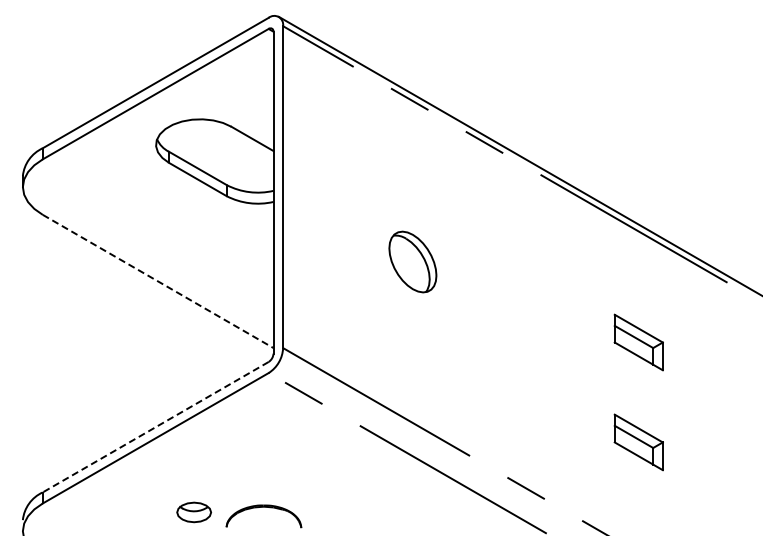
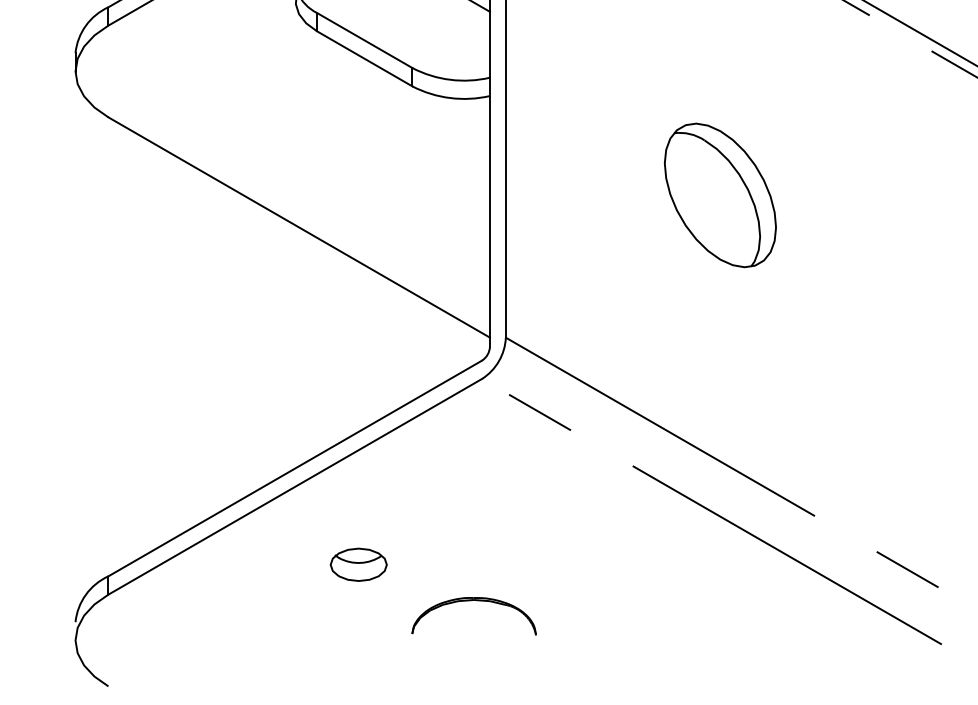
part: (412, 261) -> (719, 194), size x1.43
line: (158, 281) -> (299, 227), dashed -> solid
line: (155, 427) -> (294, 468), dashed -> solid
part: (193, 512) -> (357, 564), moved

